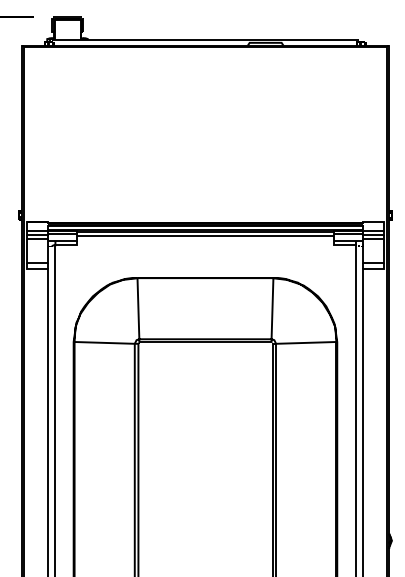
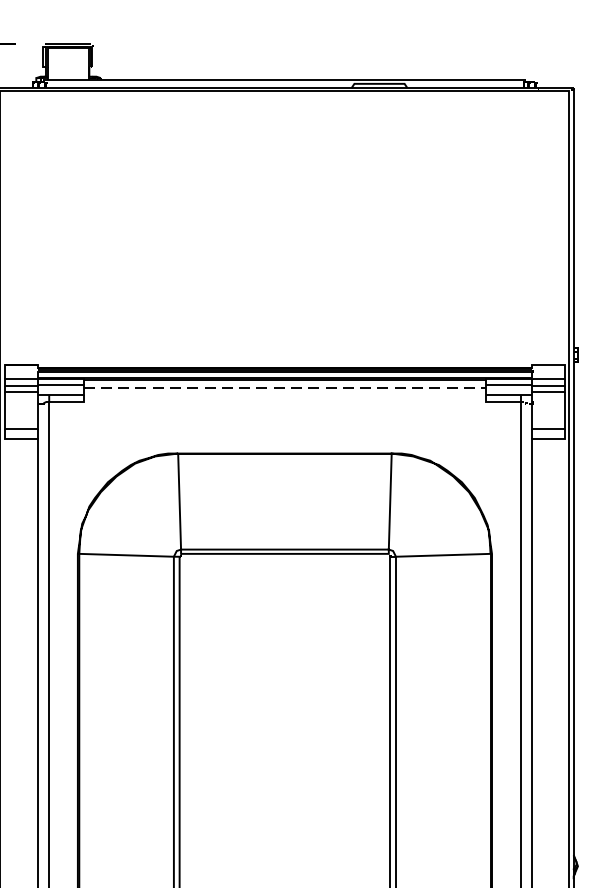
line: (205, 236) -> (285, 388), solid -> dashed

